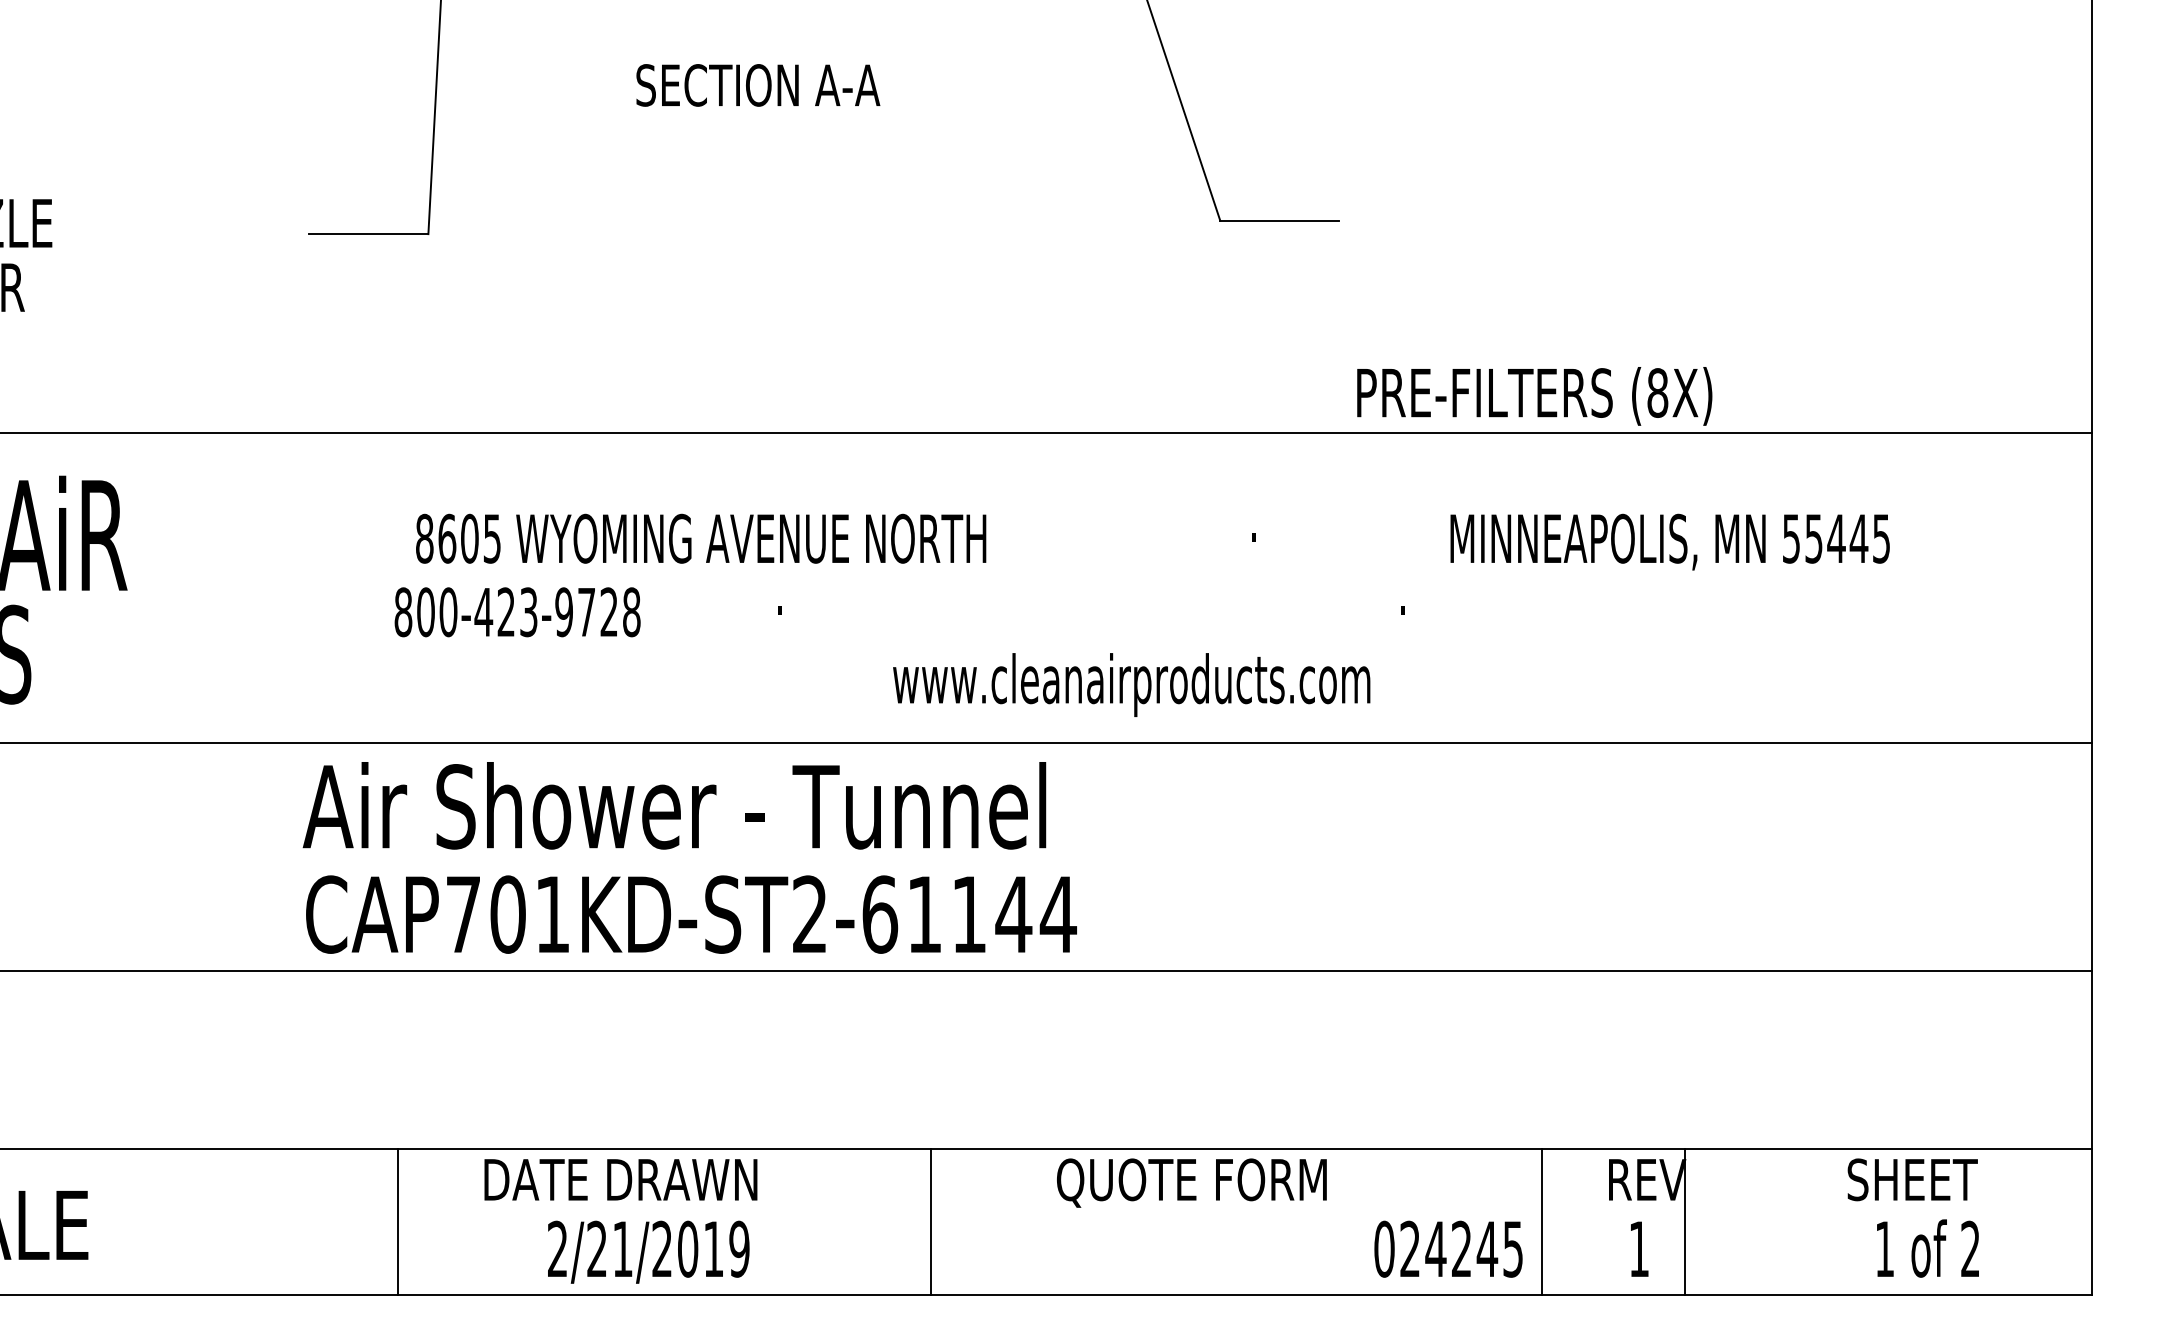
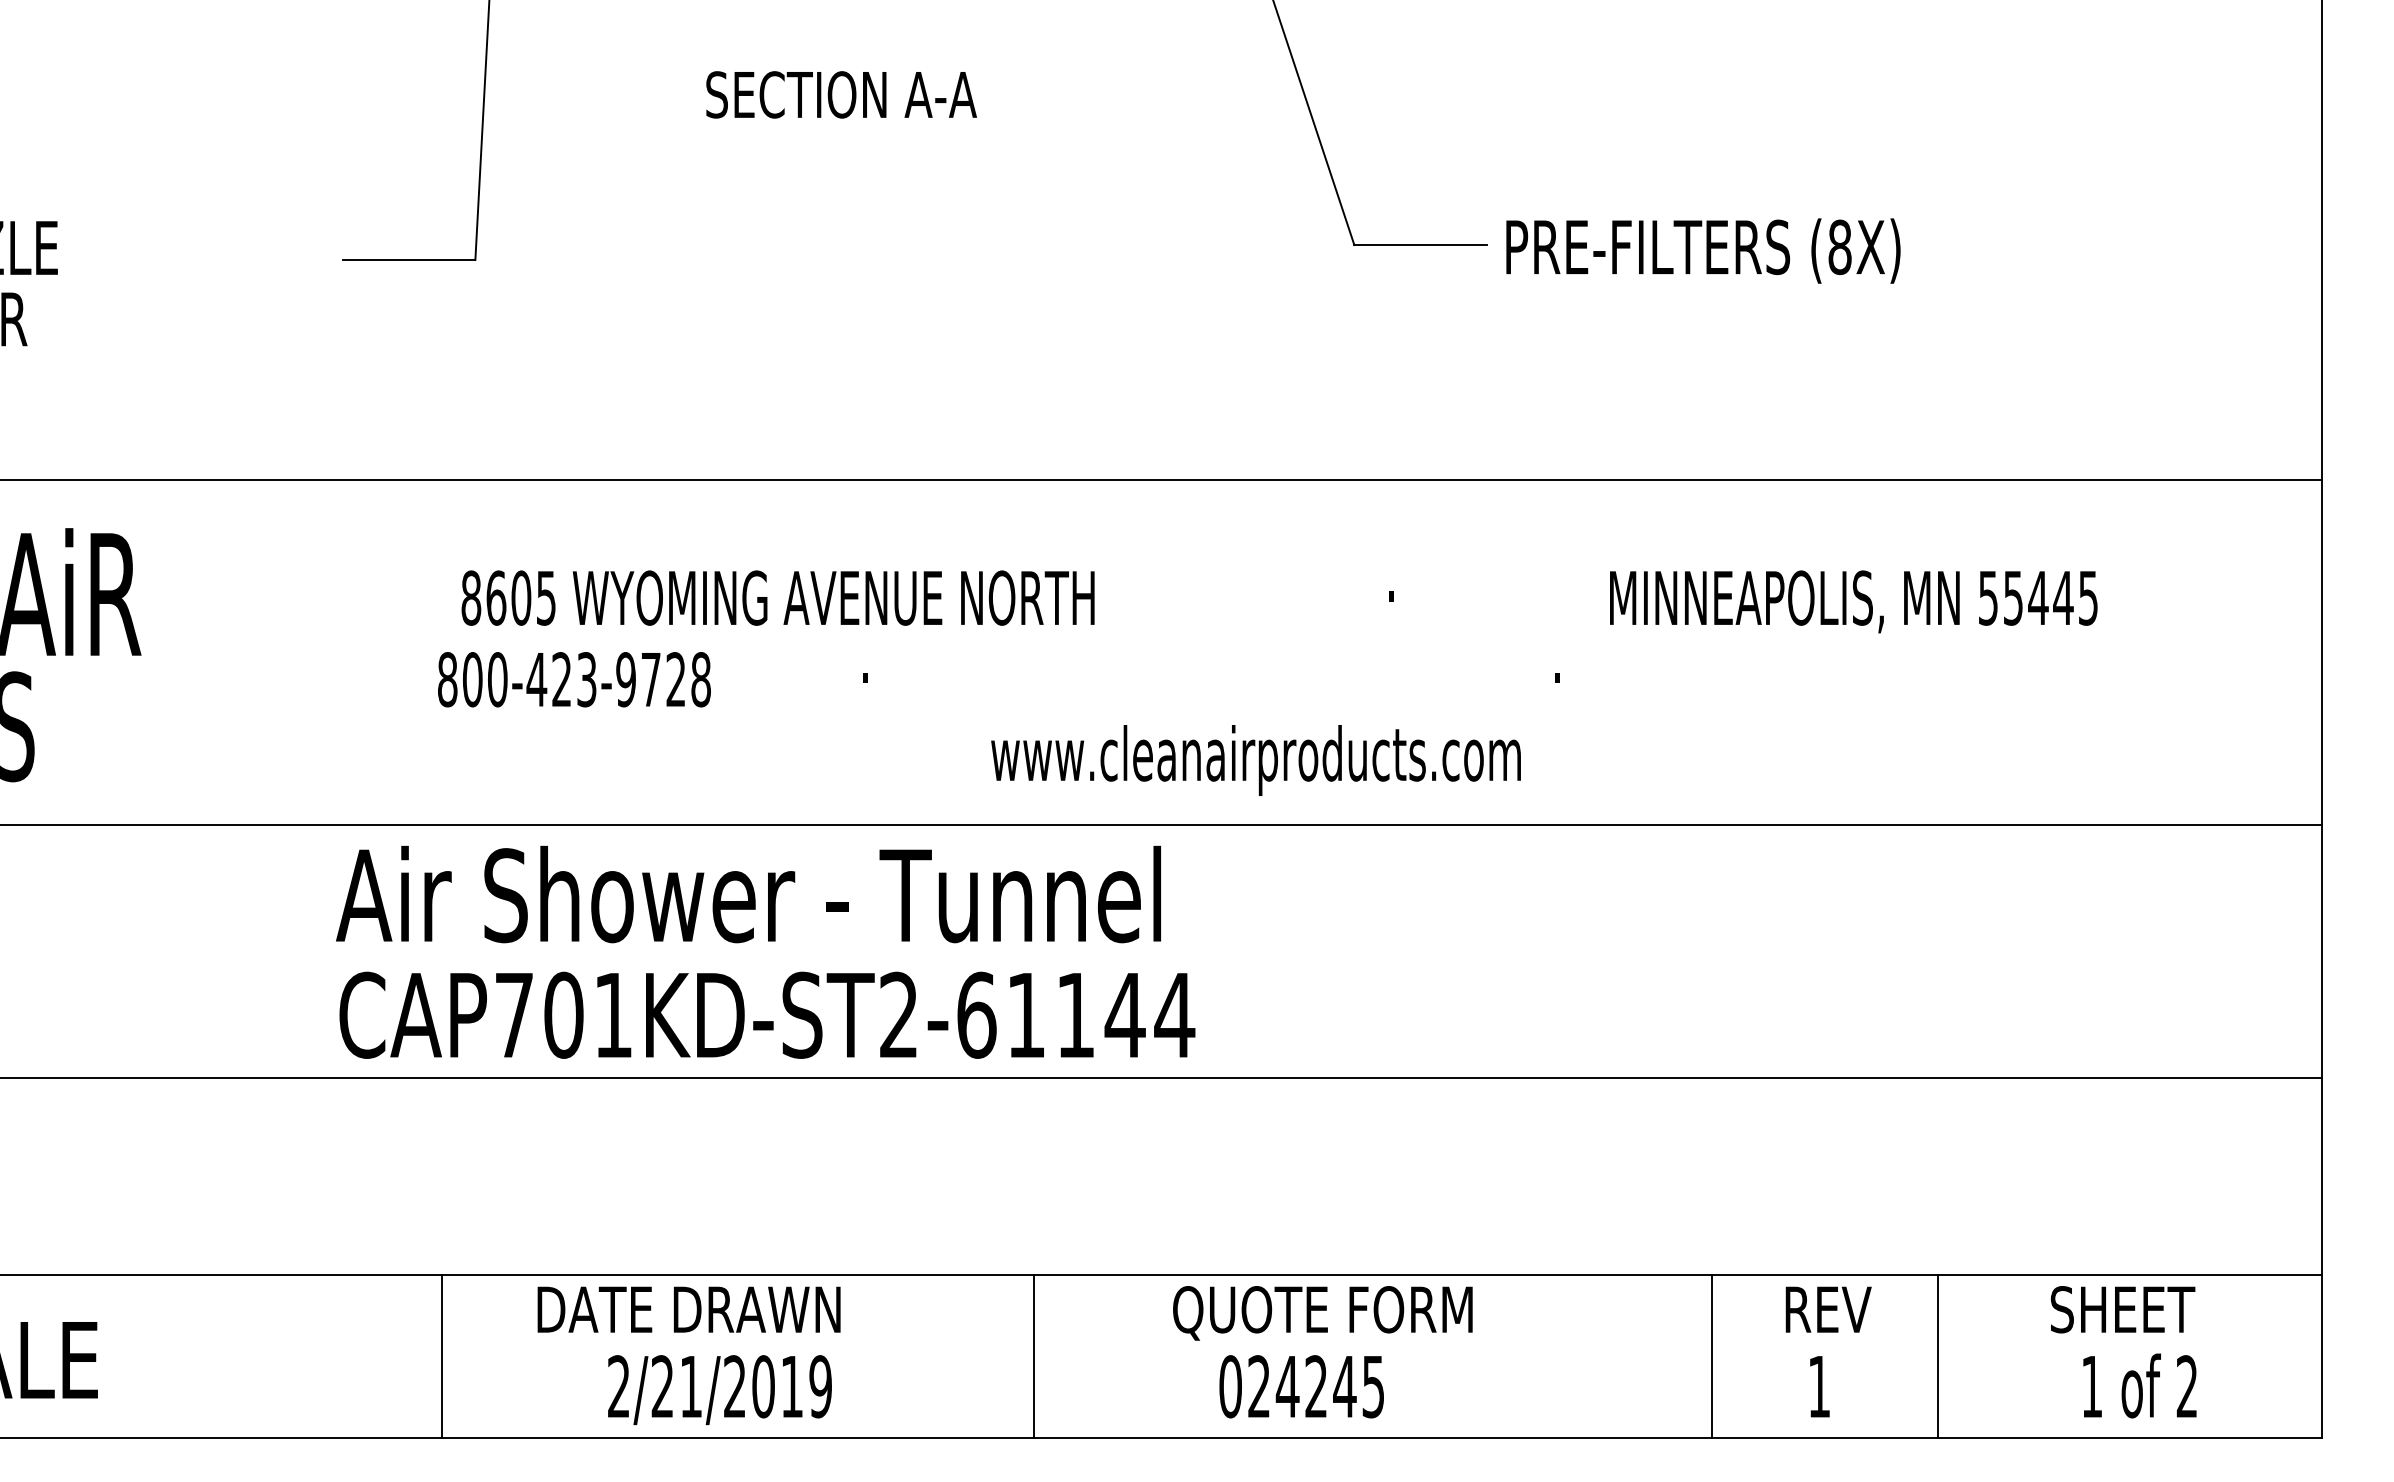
text: (1534, 395) -> (1703, 250), moved
line: (1685, 1222) -> (1938, 1356), moved
text: (1448, 1249) -> (1301, 1386), moved

